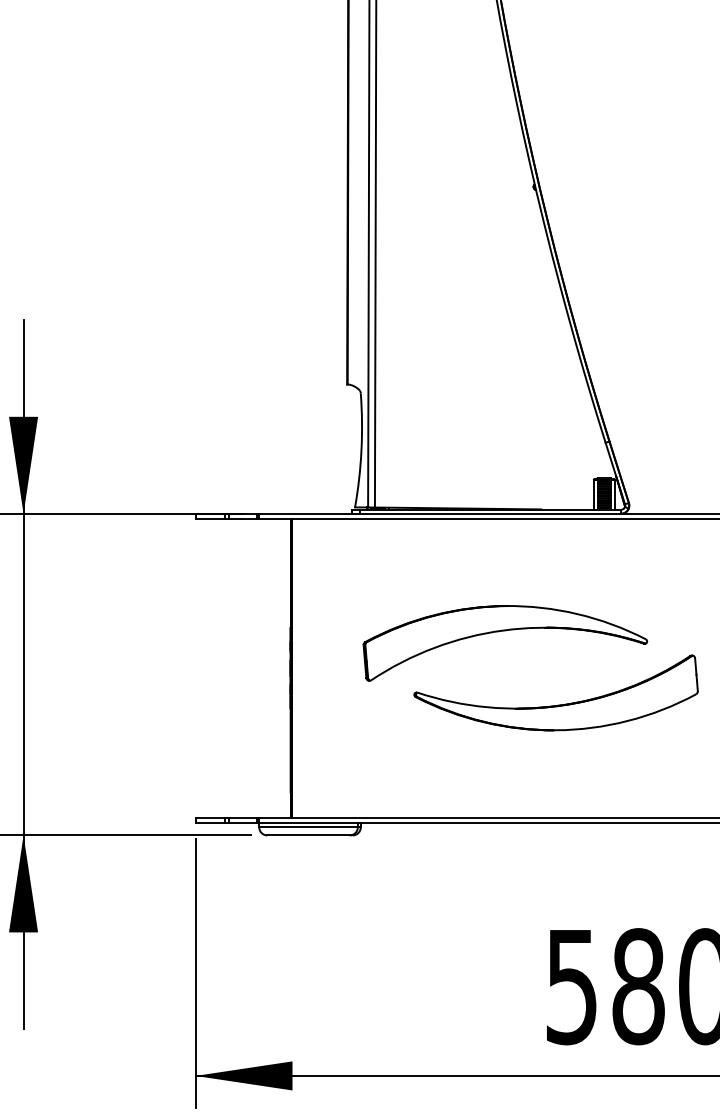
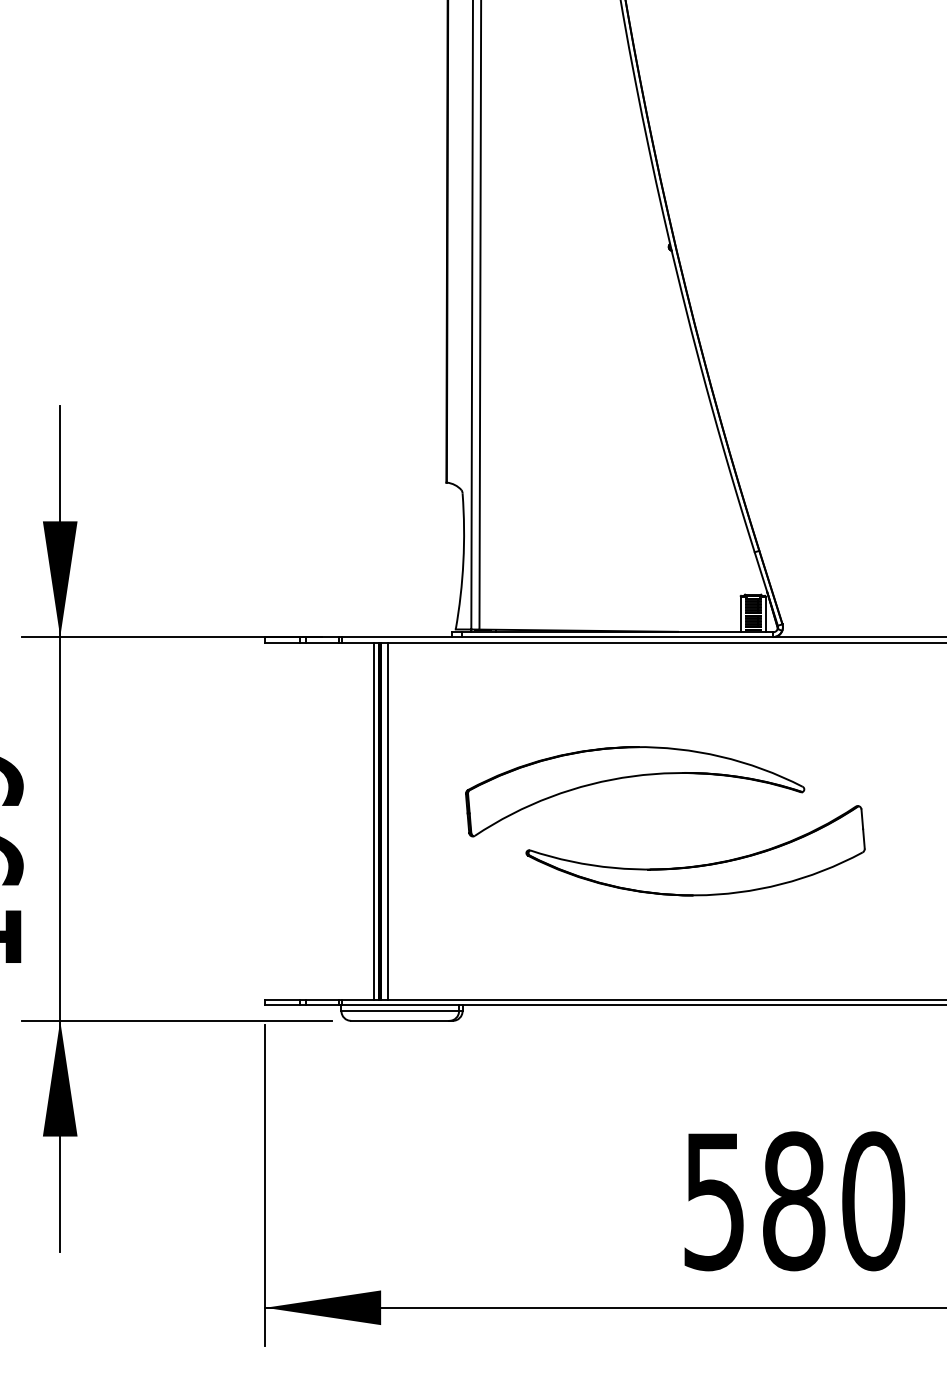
line: (286, 667) -> (374, 820), added
line: (297, 667) -> (387, 820), added

